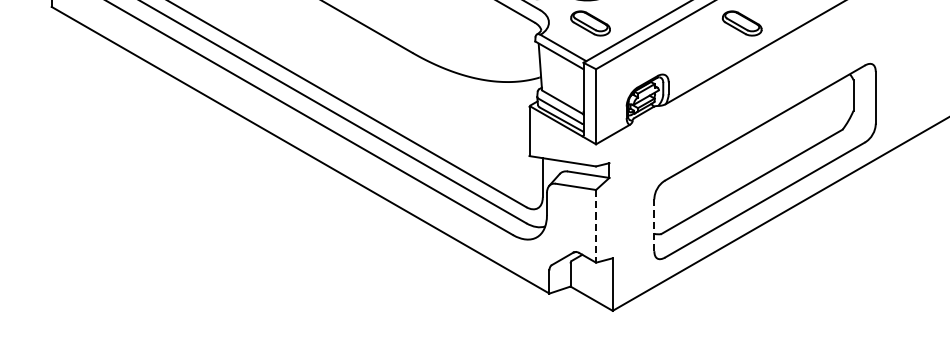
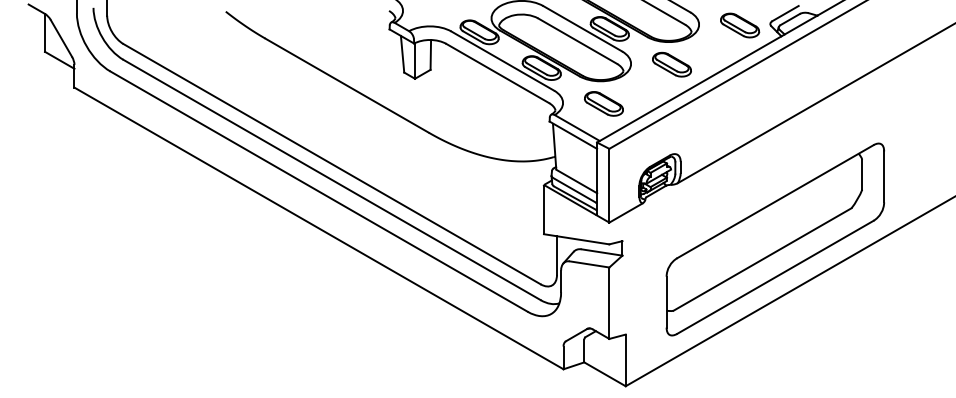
part: (741, 23) -> (752, 103), removed
line: (654, 224) -> (666, 301), dashed -> solid
line: (596, 226) -> (609, 303), dashed -> solid

